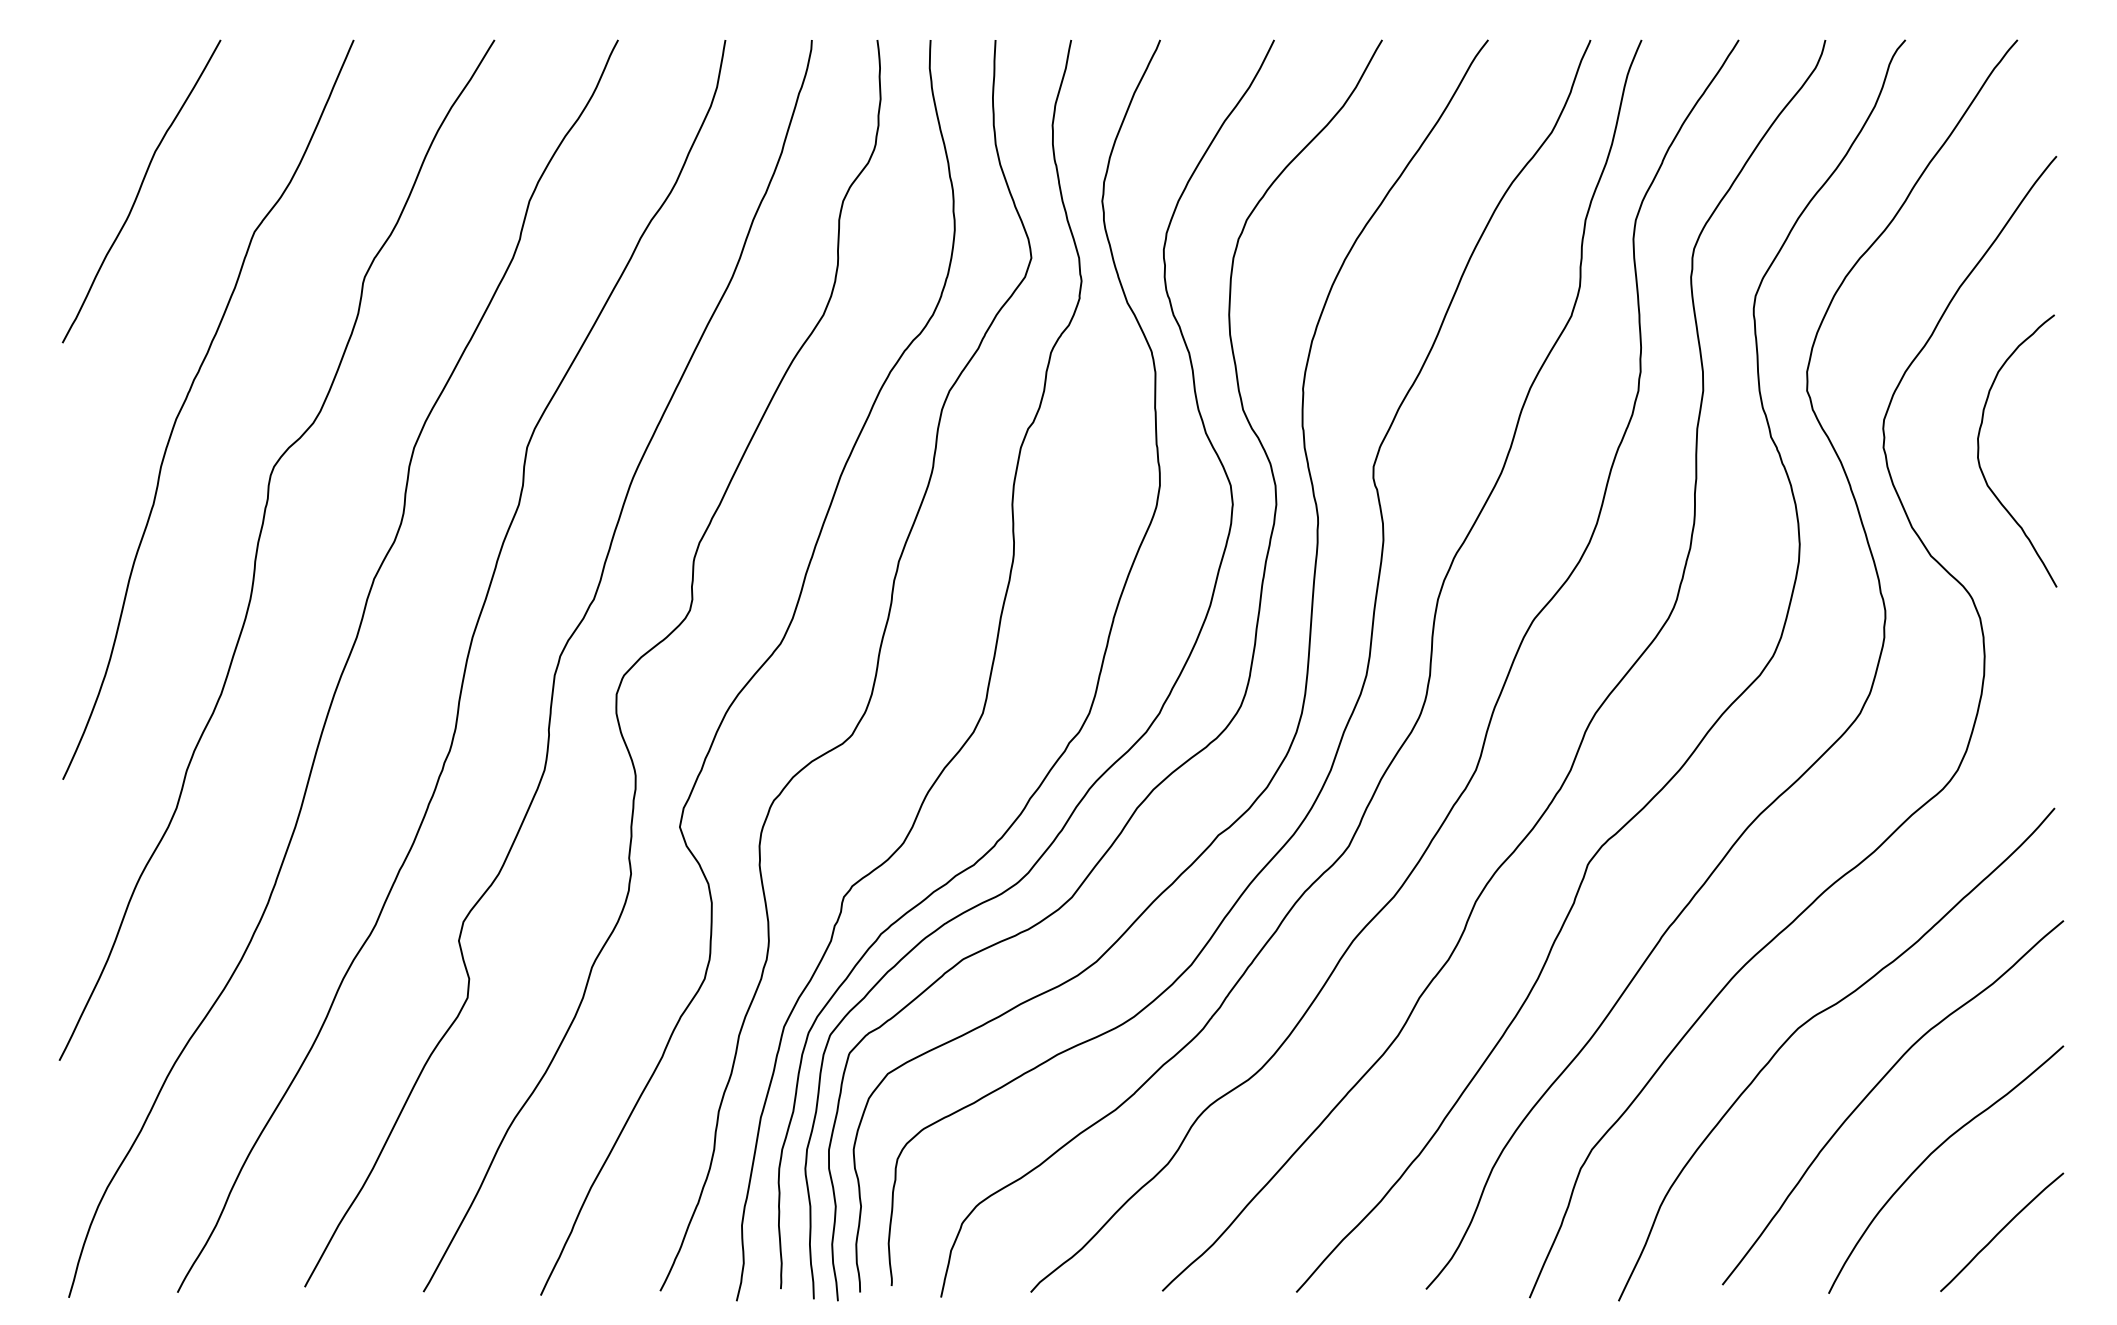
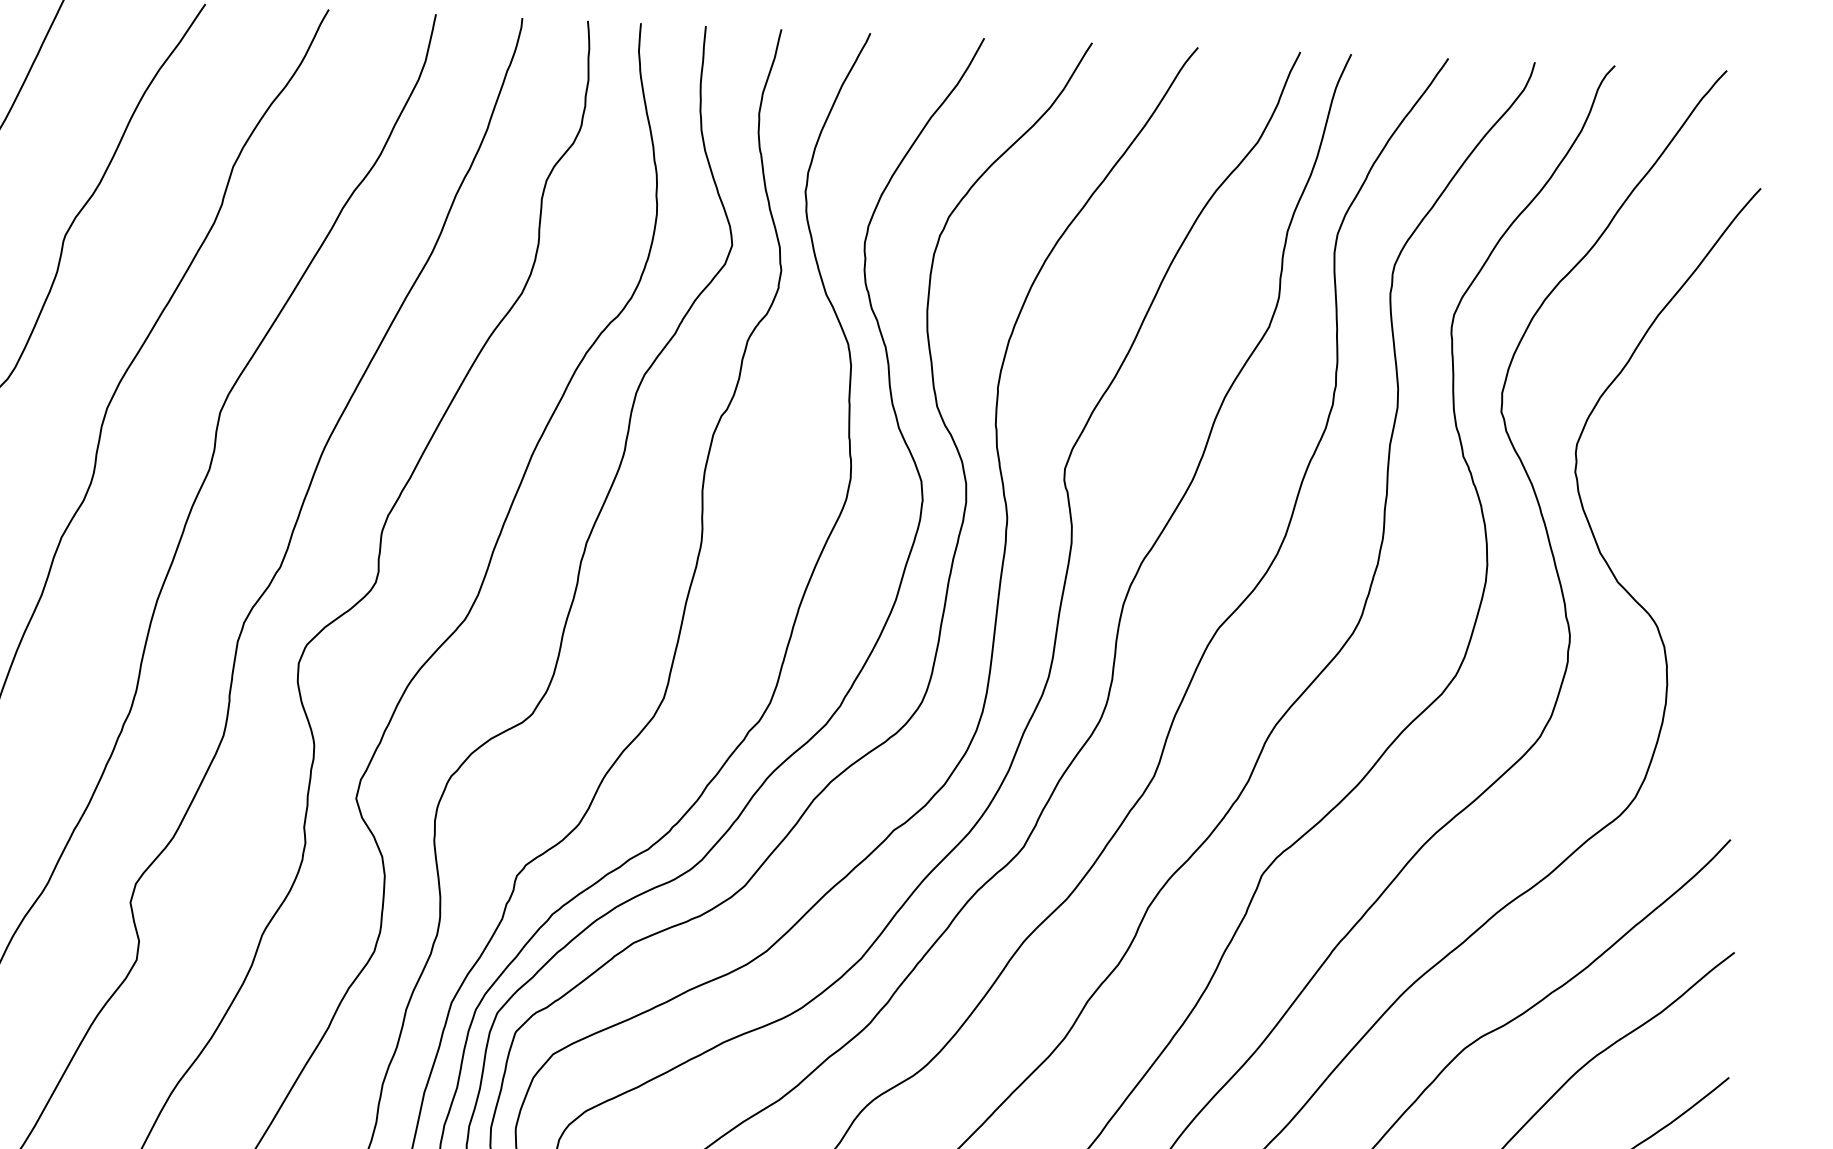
curve: (1979, 450) -> (1671, 479), removed

